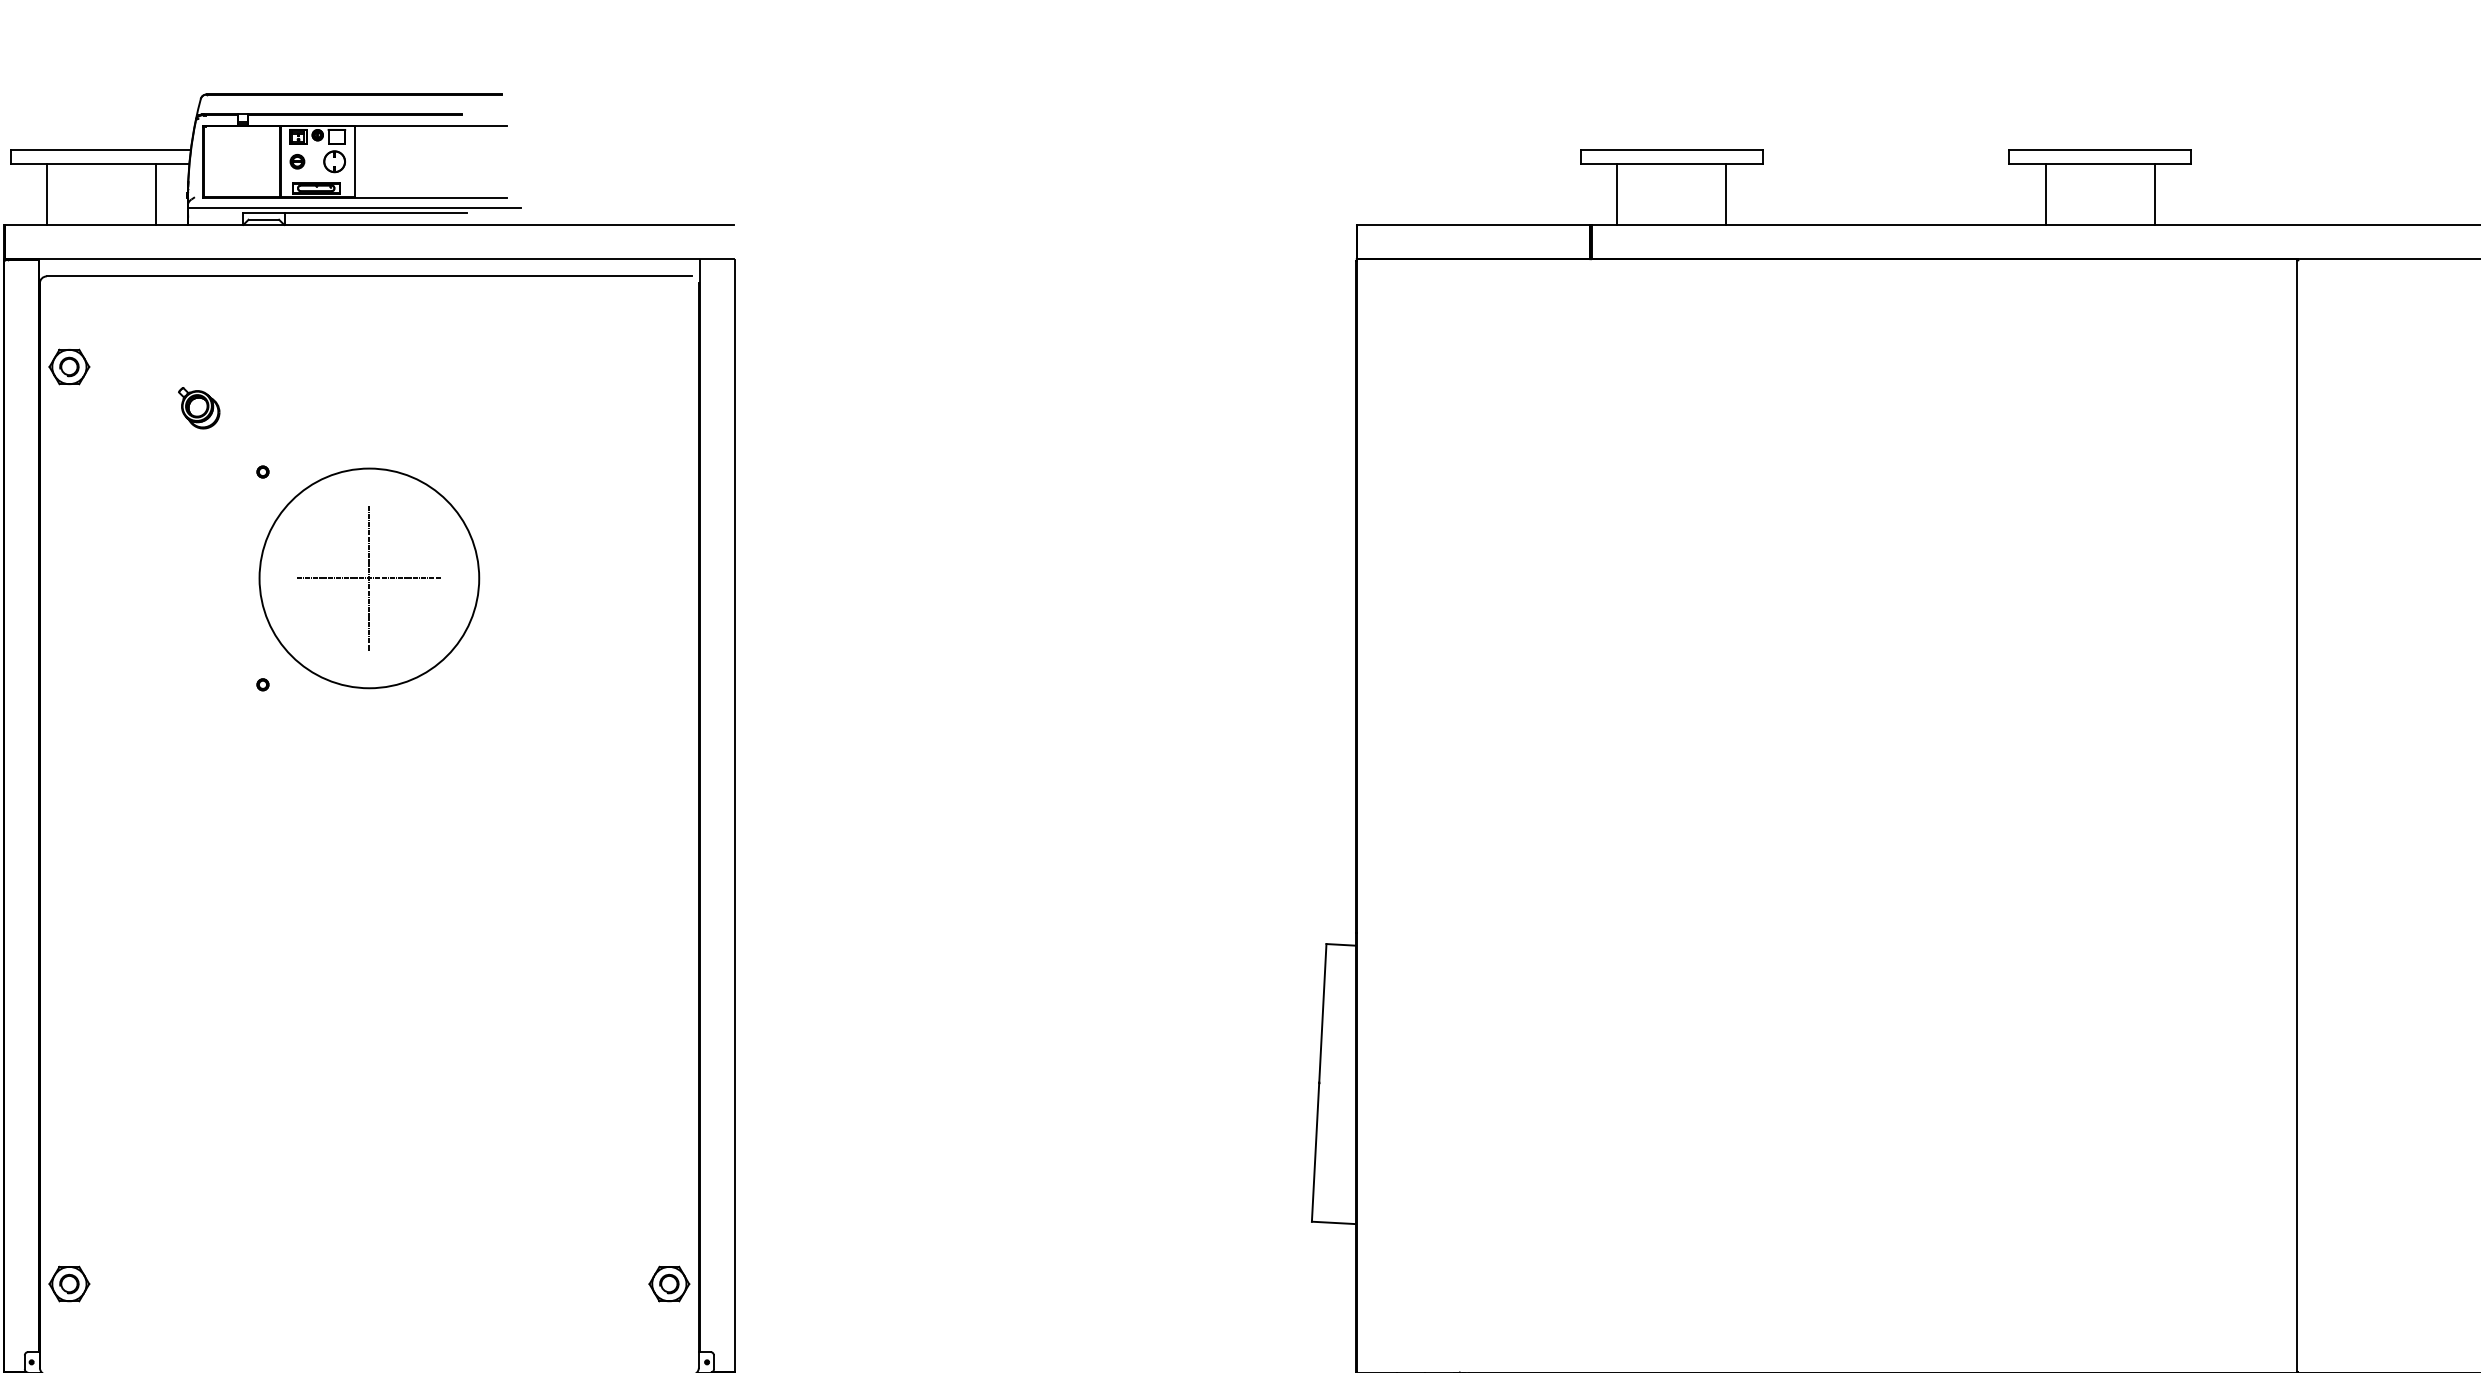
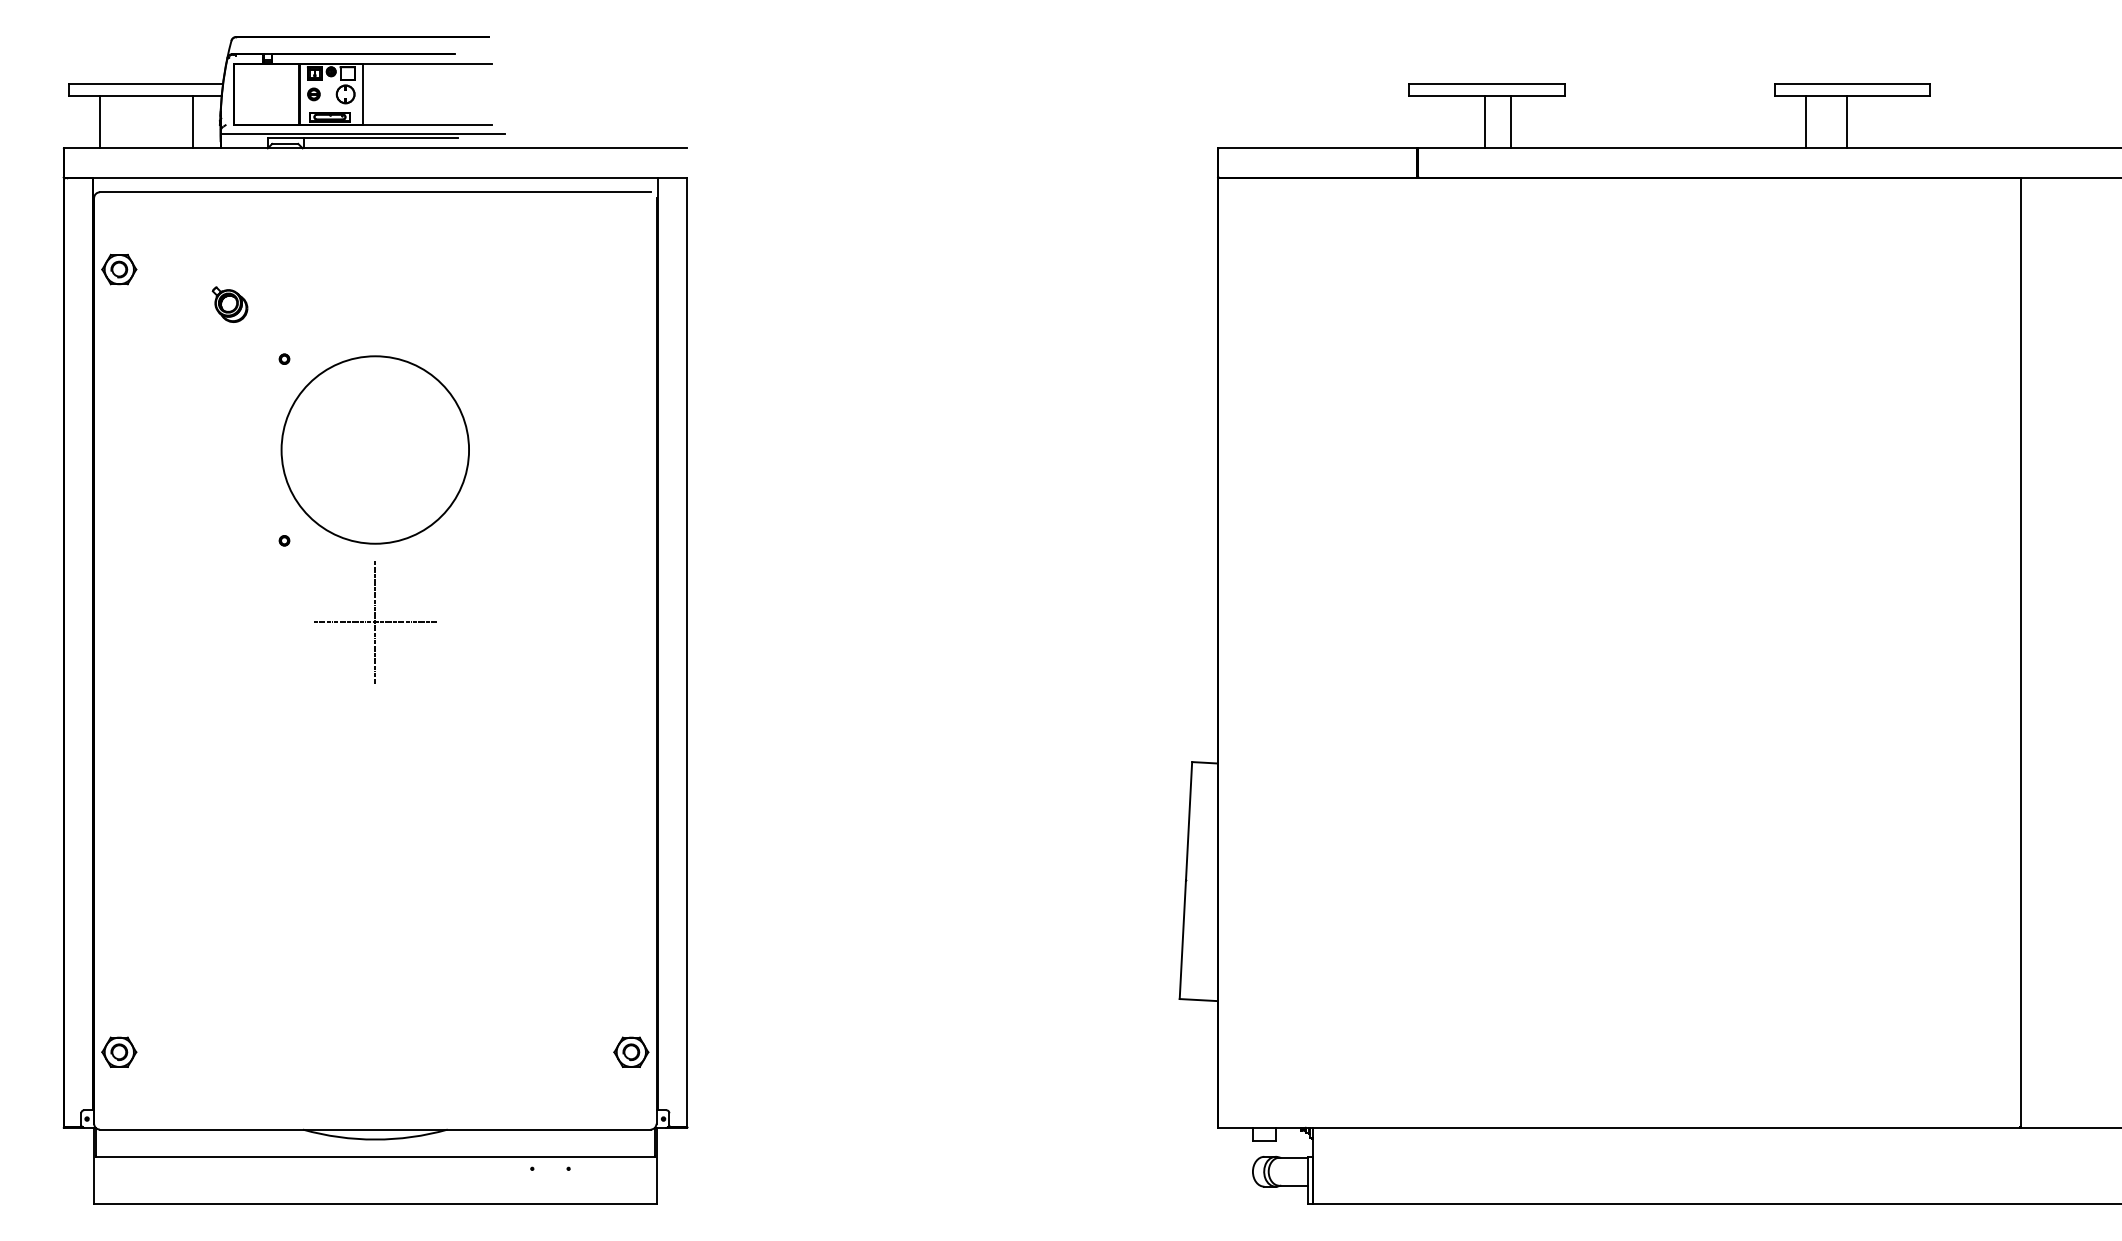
line: (1617, 194) -> (1511, 122), moved
line: (1726, 194) -> (1485, 122), moved
line: (2155, 194) -> (1847, 122), moved
part: (369, 578) -> (375, 622), moved

